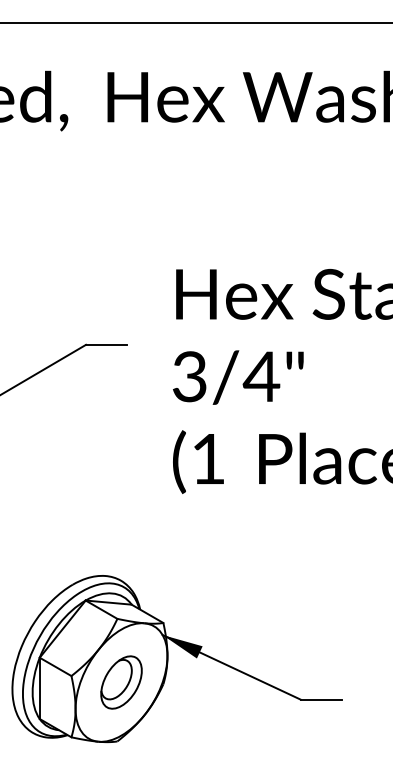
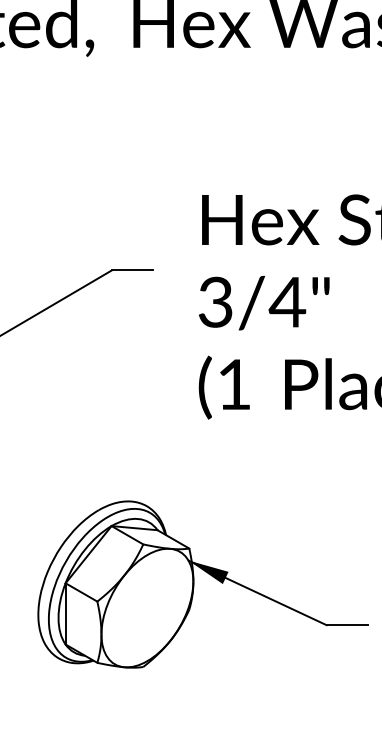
part: (121, 682) -> (147, 608), removed

